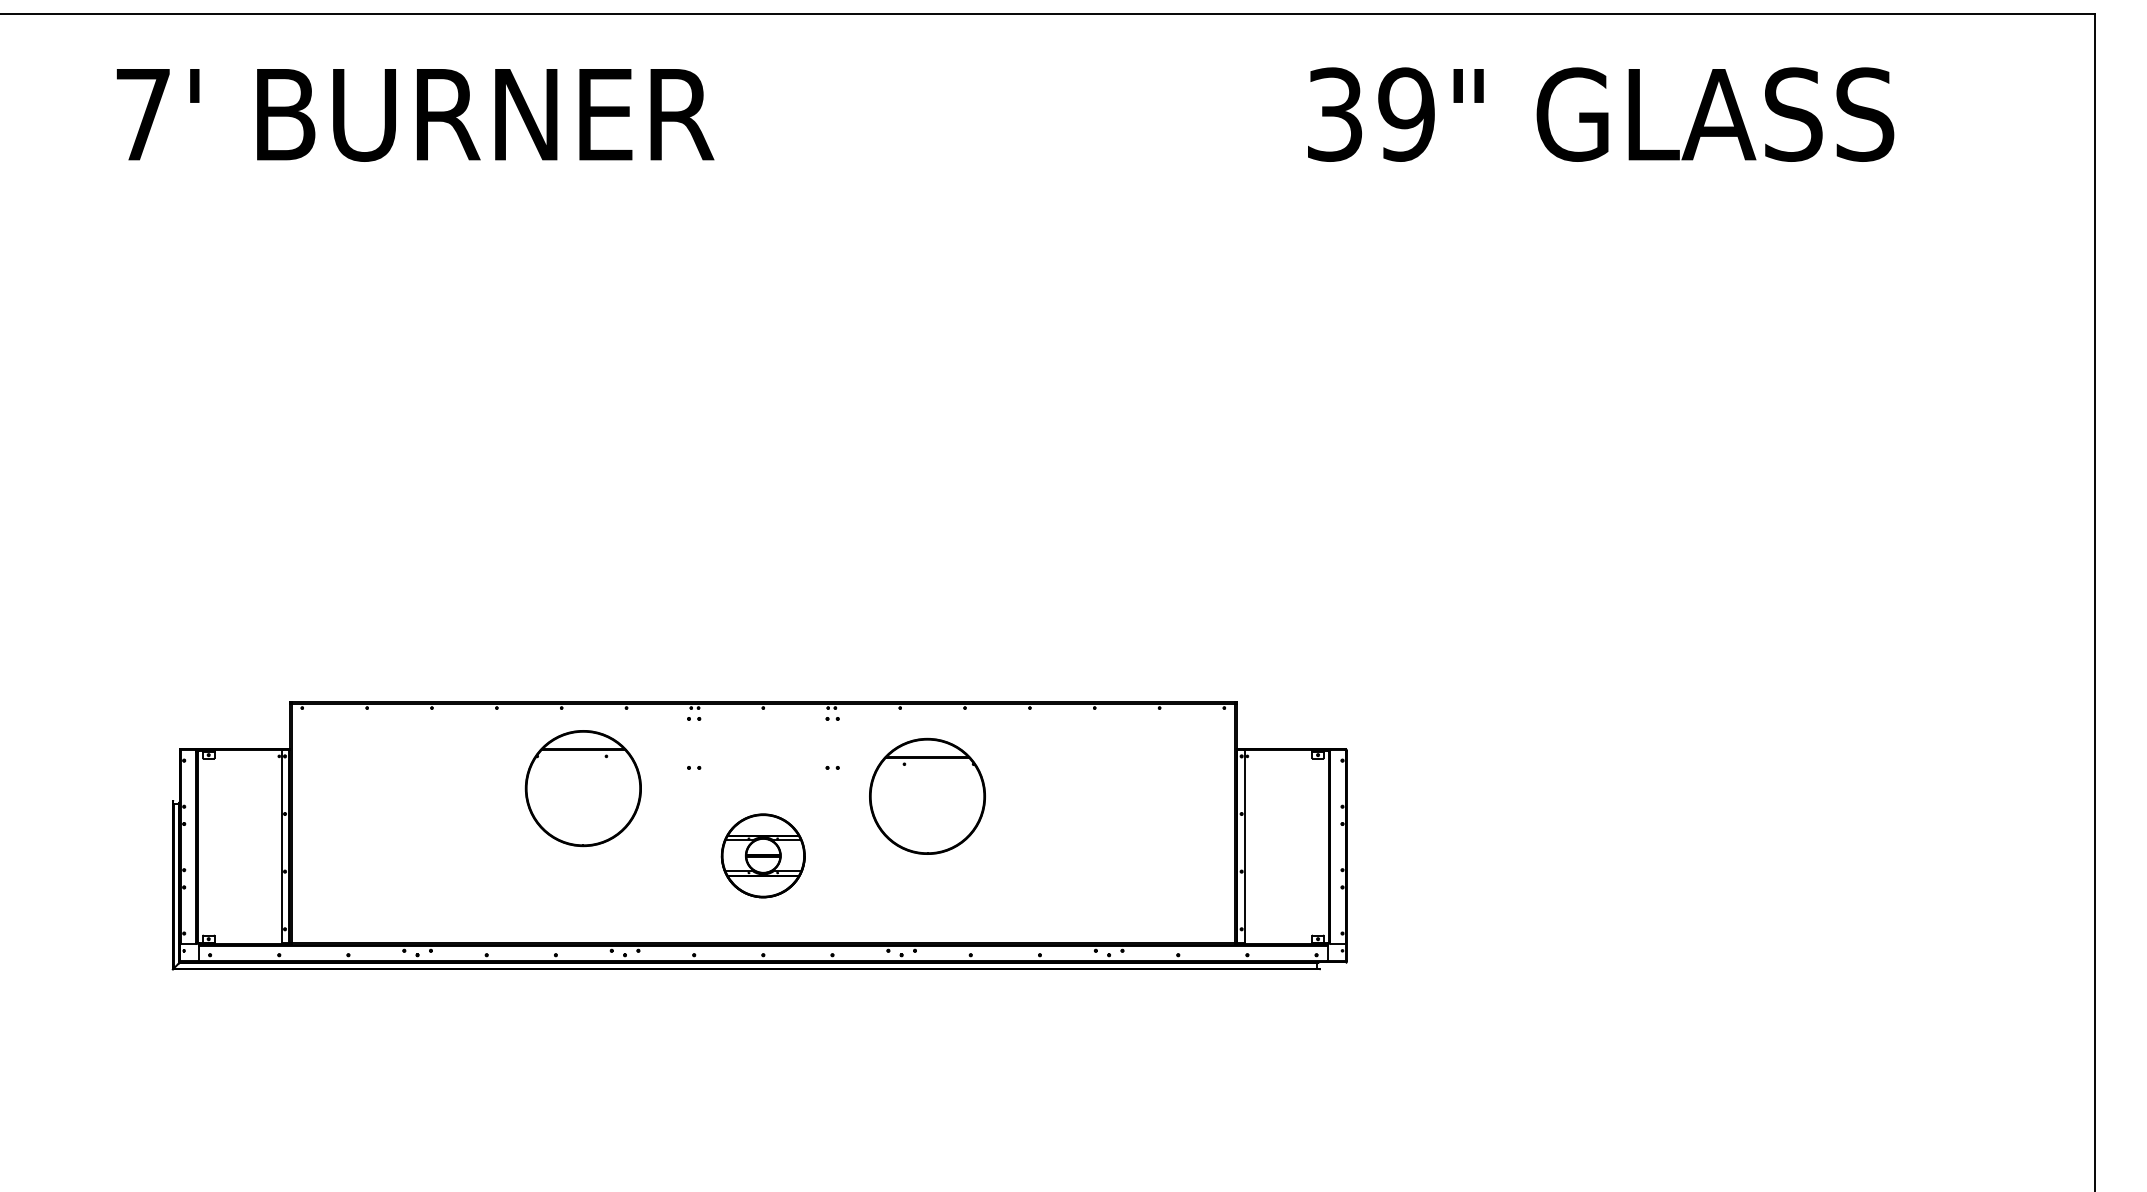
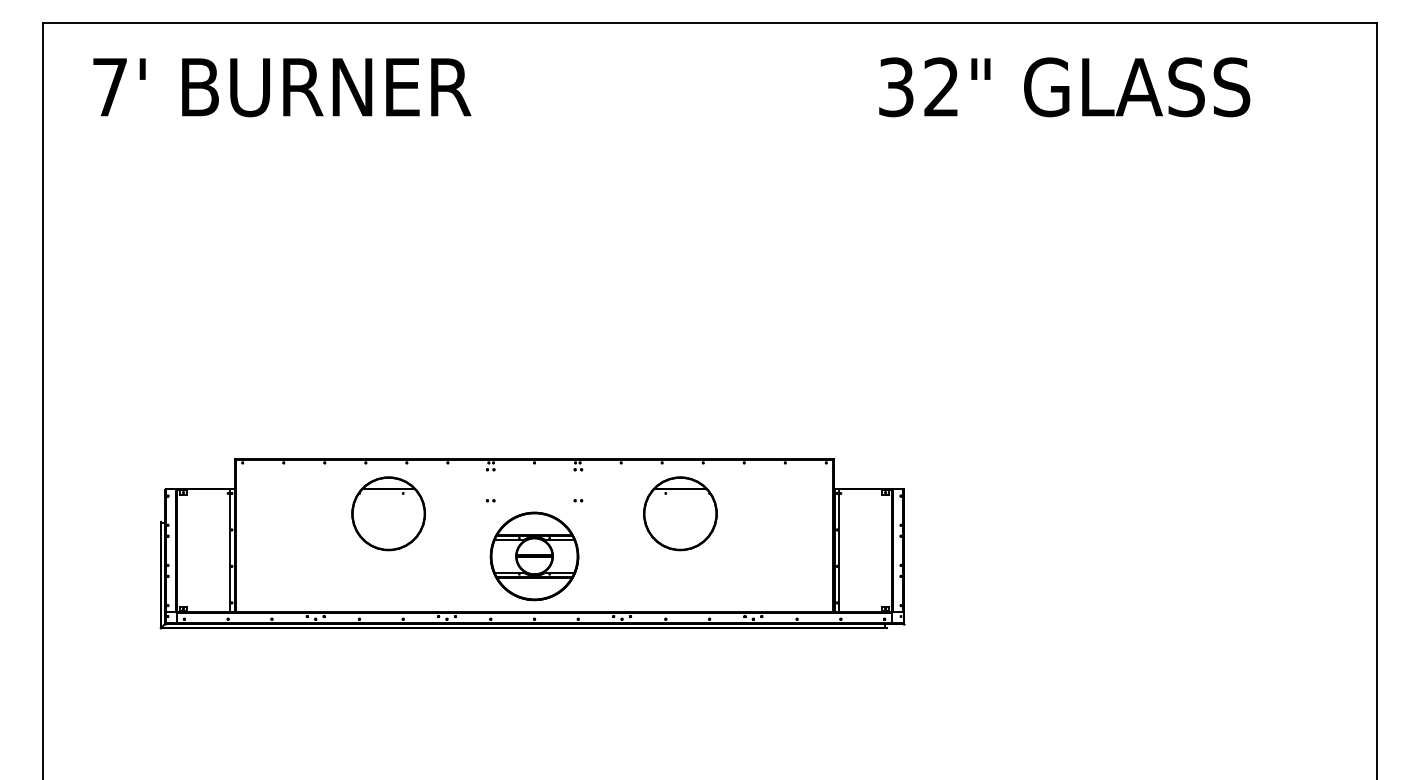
text: (415, 114) -> (282, 87), moved
text: (1406, 114) -> (941, 87), 39" -> 32"
part: (583, 788) -> (388, 513), moved
part: (927, 795) -> (680, 513), moved
part: (763, 855) -> (534, 556), size x1.67

